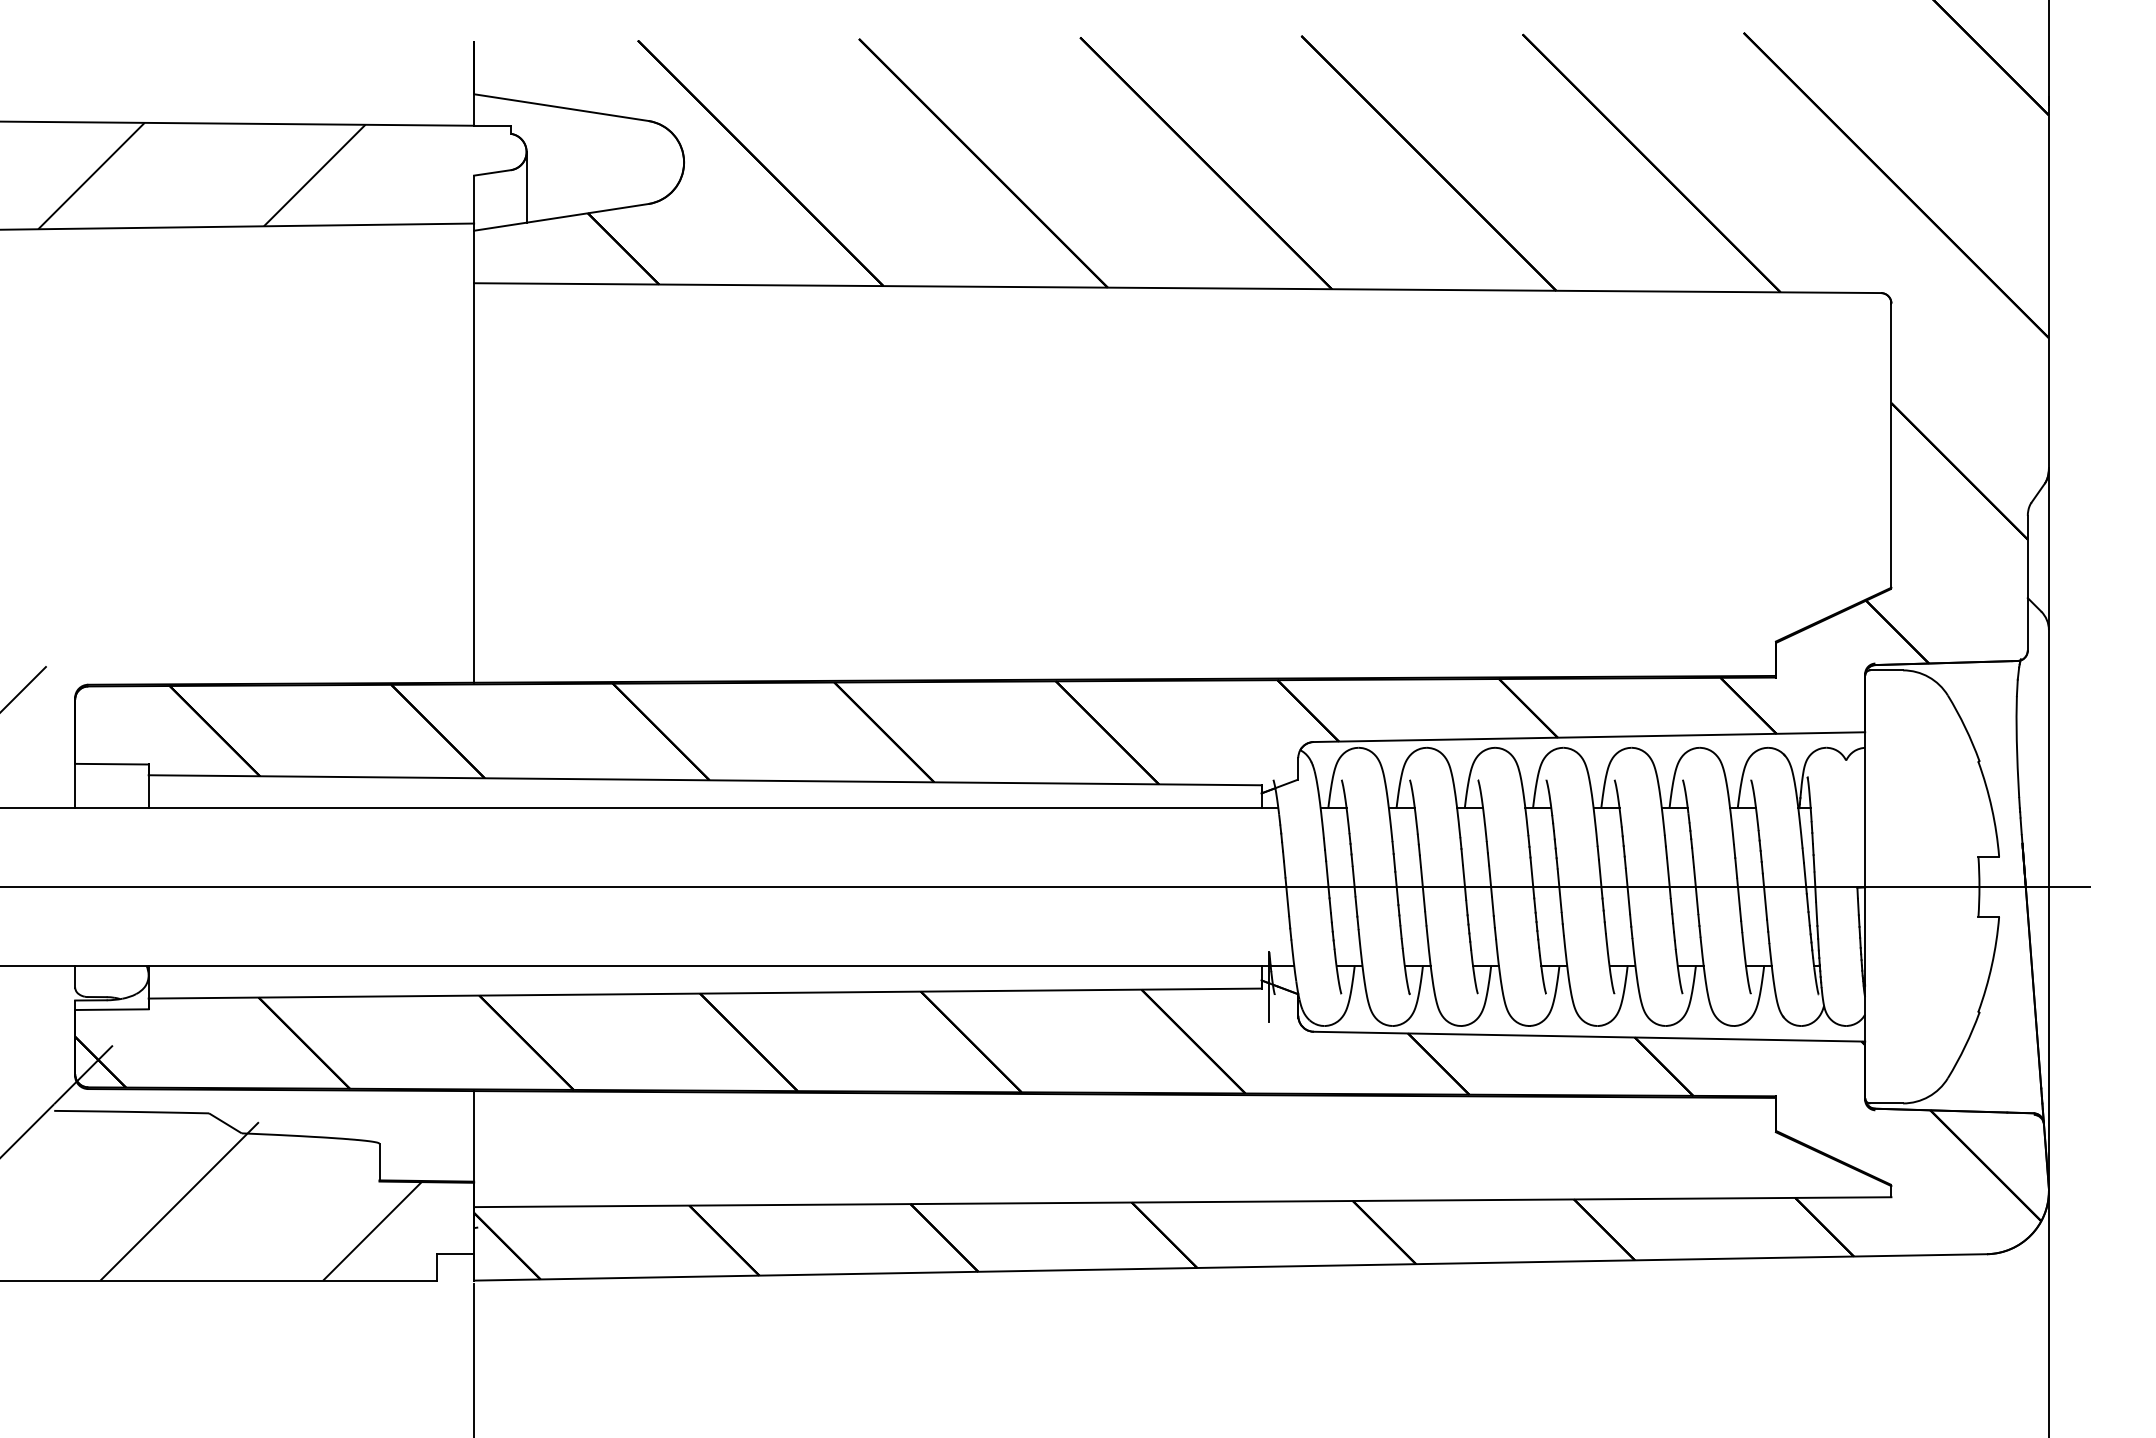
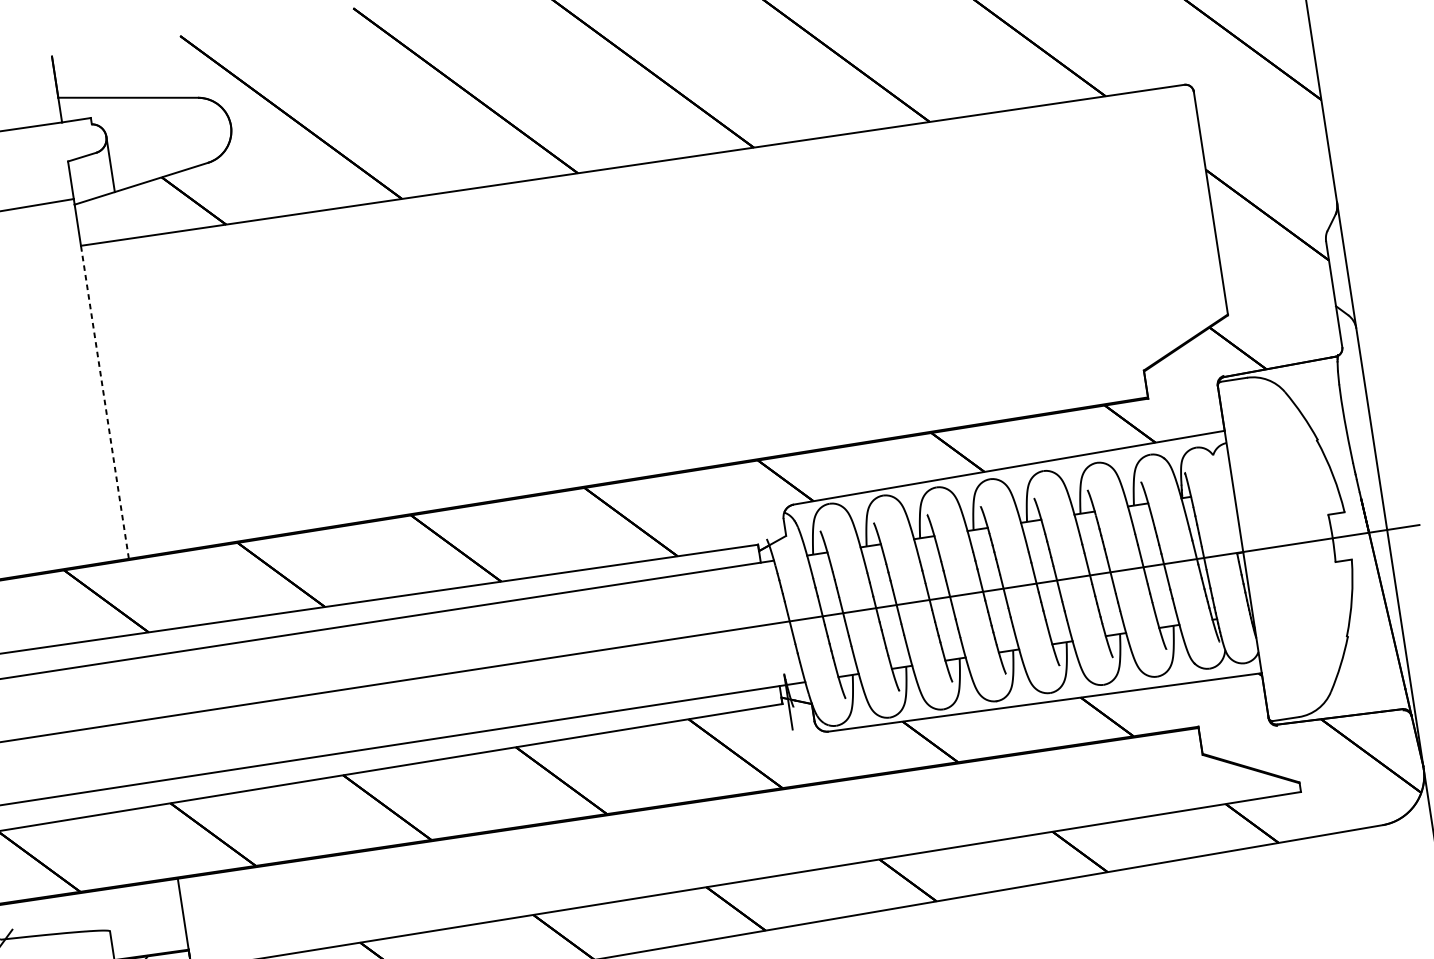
line: (474, 482) -> (105, 401), solid -> dashed

